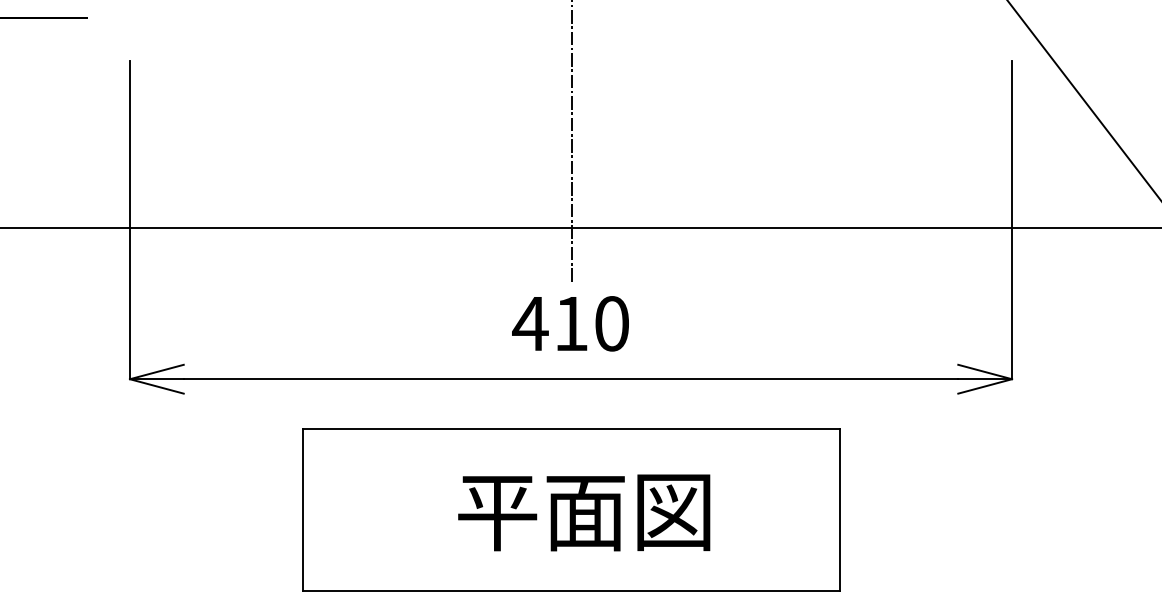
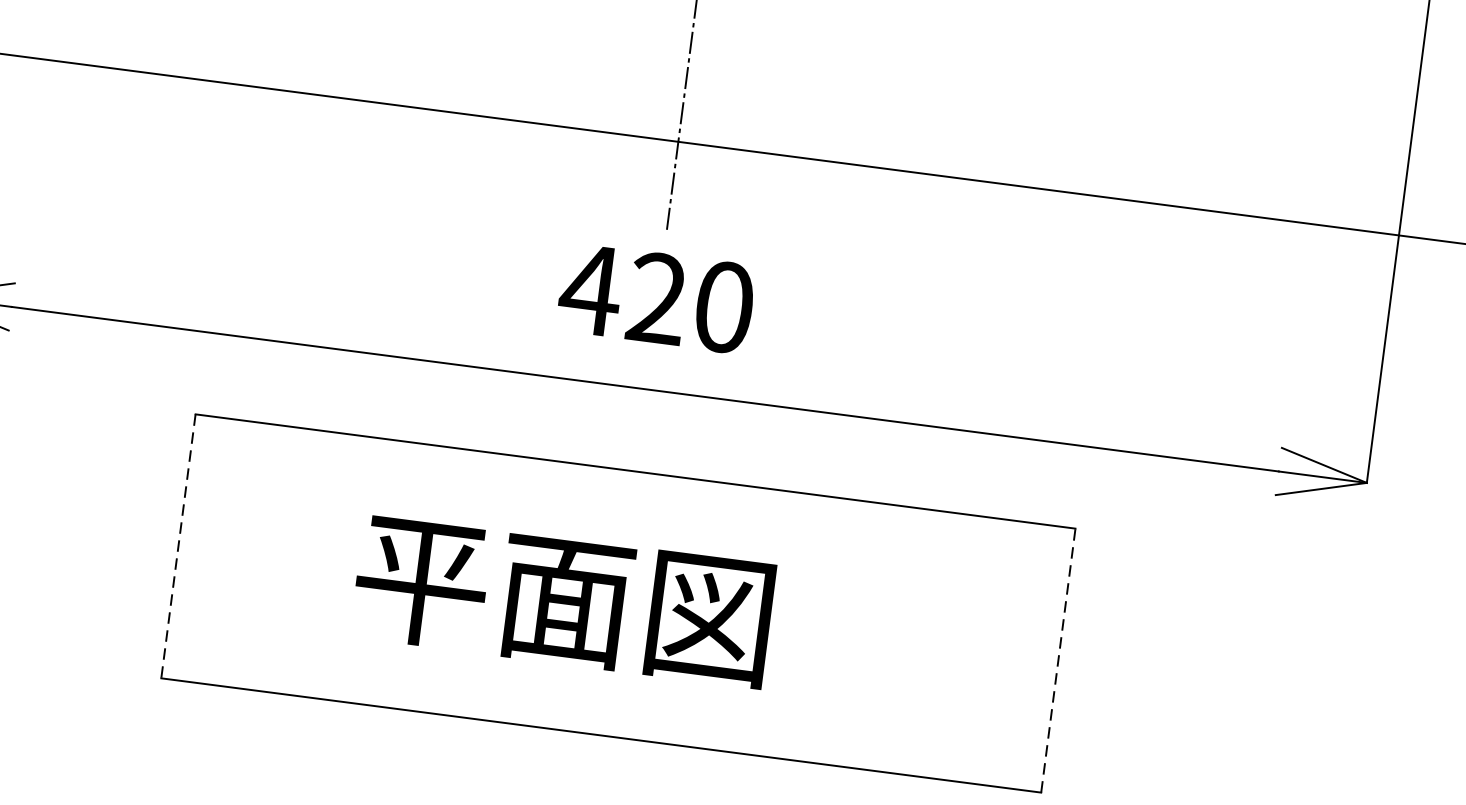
text: (571, 323) -> (657, 298), 410 -> 420
line: (302, 510) -> (178, 546), solid -> dashed
line: (840, 510) -> (1058, 661), solid -> dashed
text: (584, 512) -> (563, 600), moved

